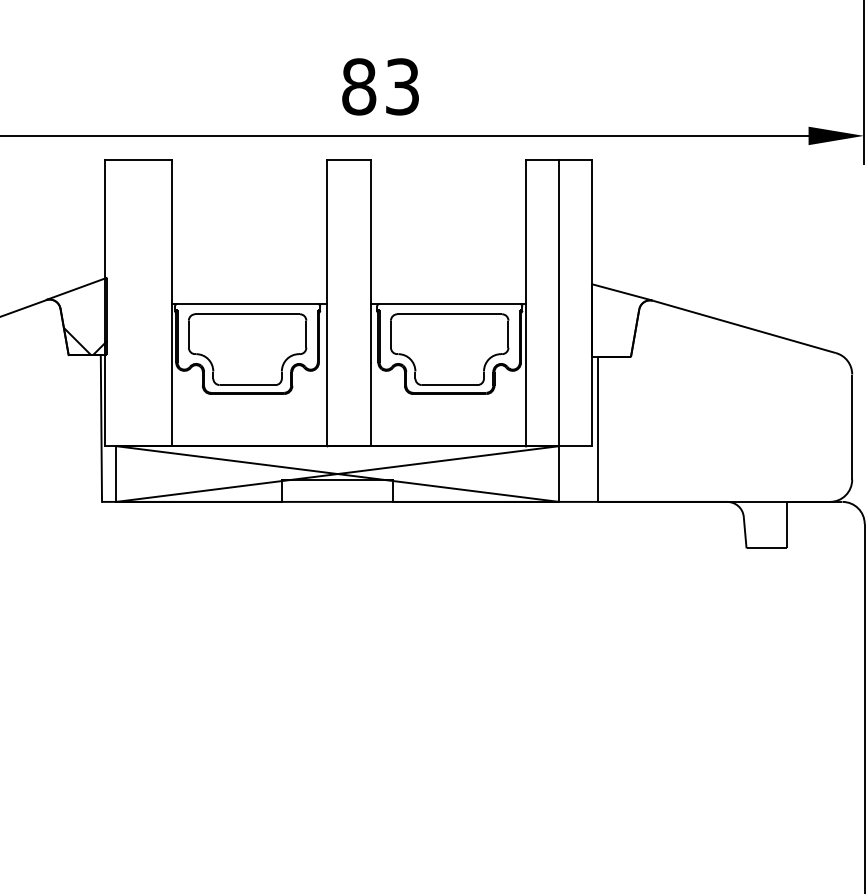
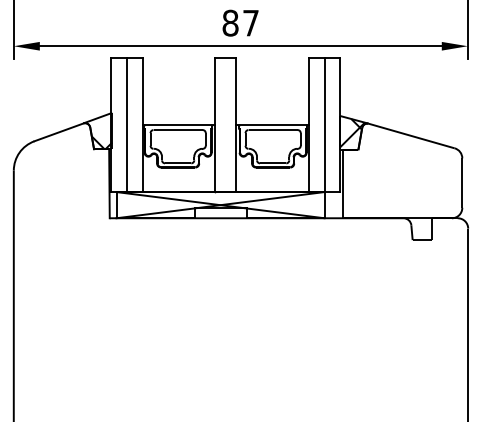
text: (401, 85) -> (250, 22), 83 -> 87
line: (137, 302) -> (126, 124), added
hatch: (618, 321) -> (352, 133), added

